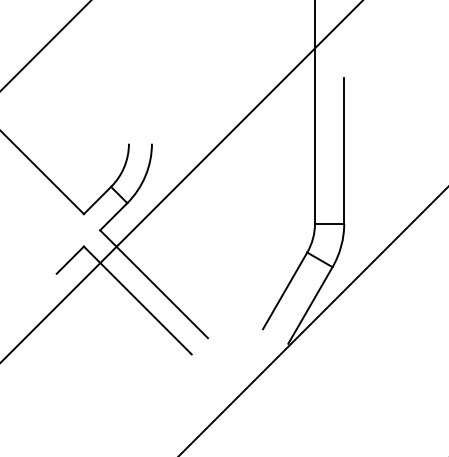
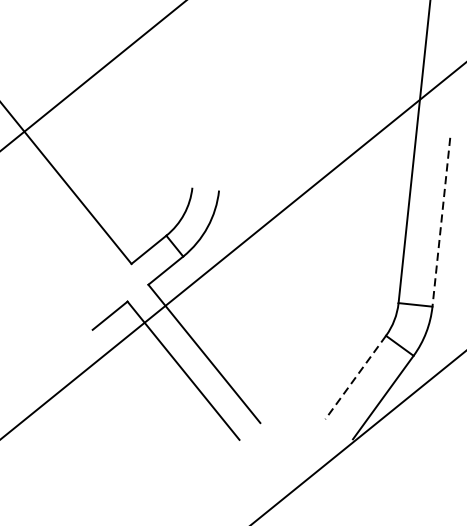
line: (344, 150) -> (441, 221), solid -> dashed
line: (284, 291) -> (354, 378), solid -> dashed

